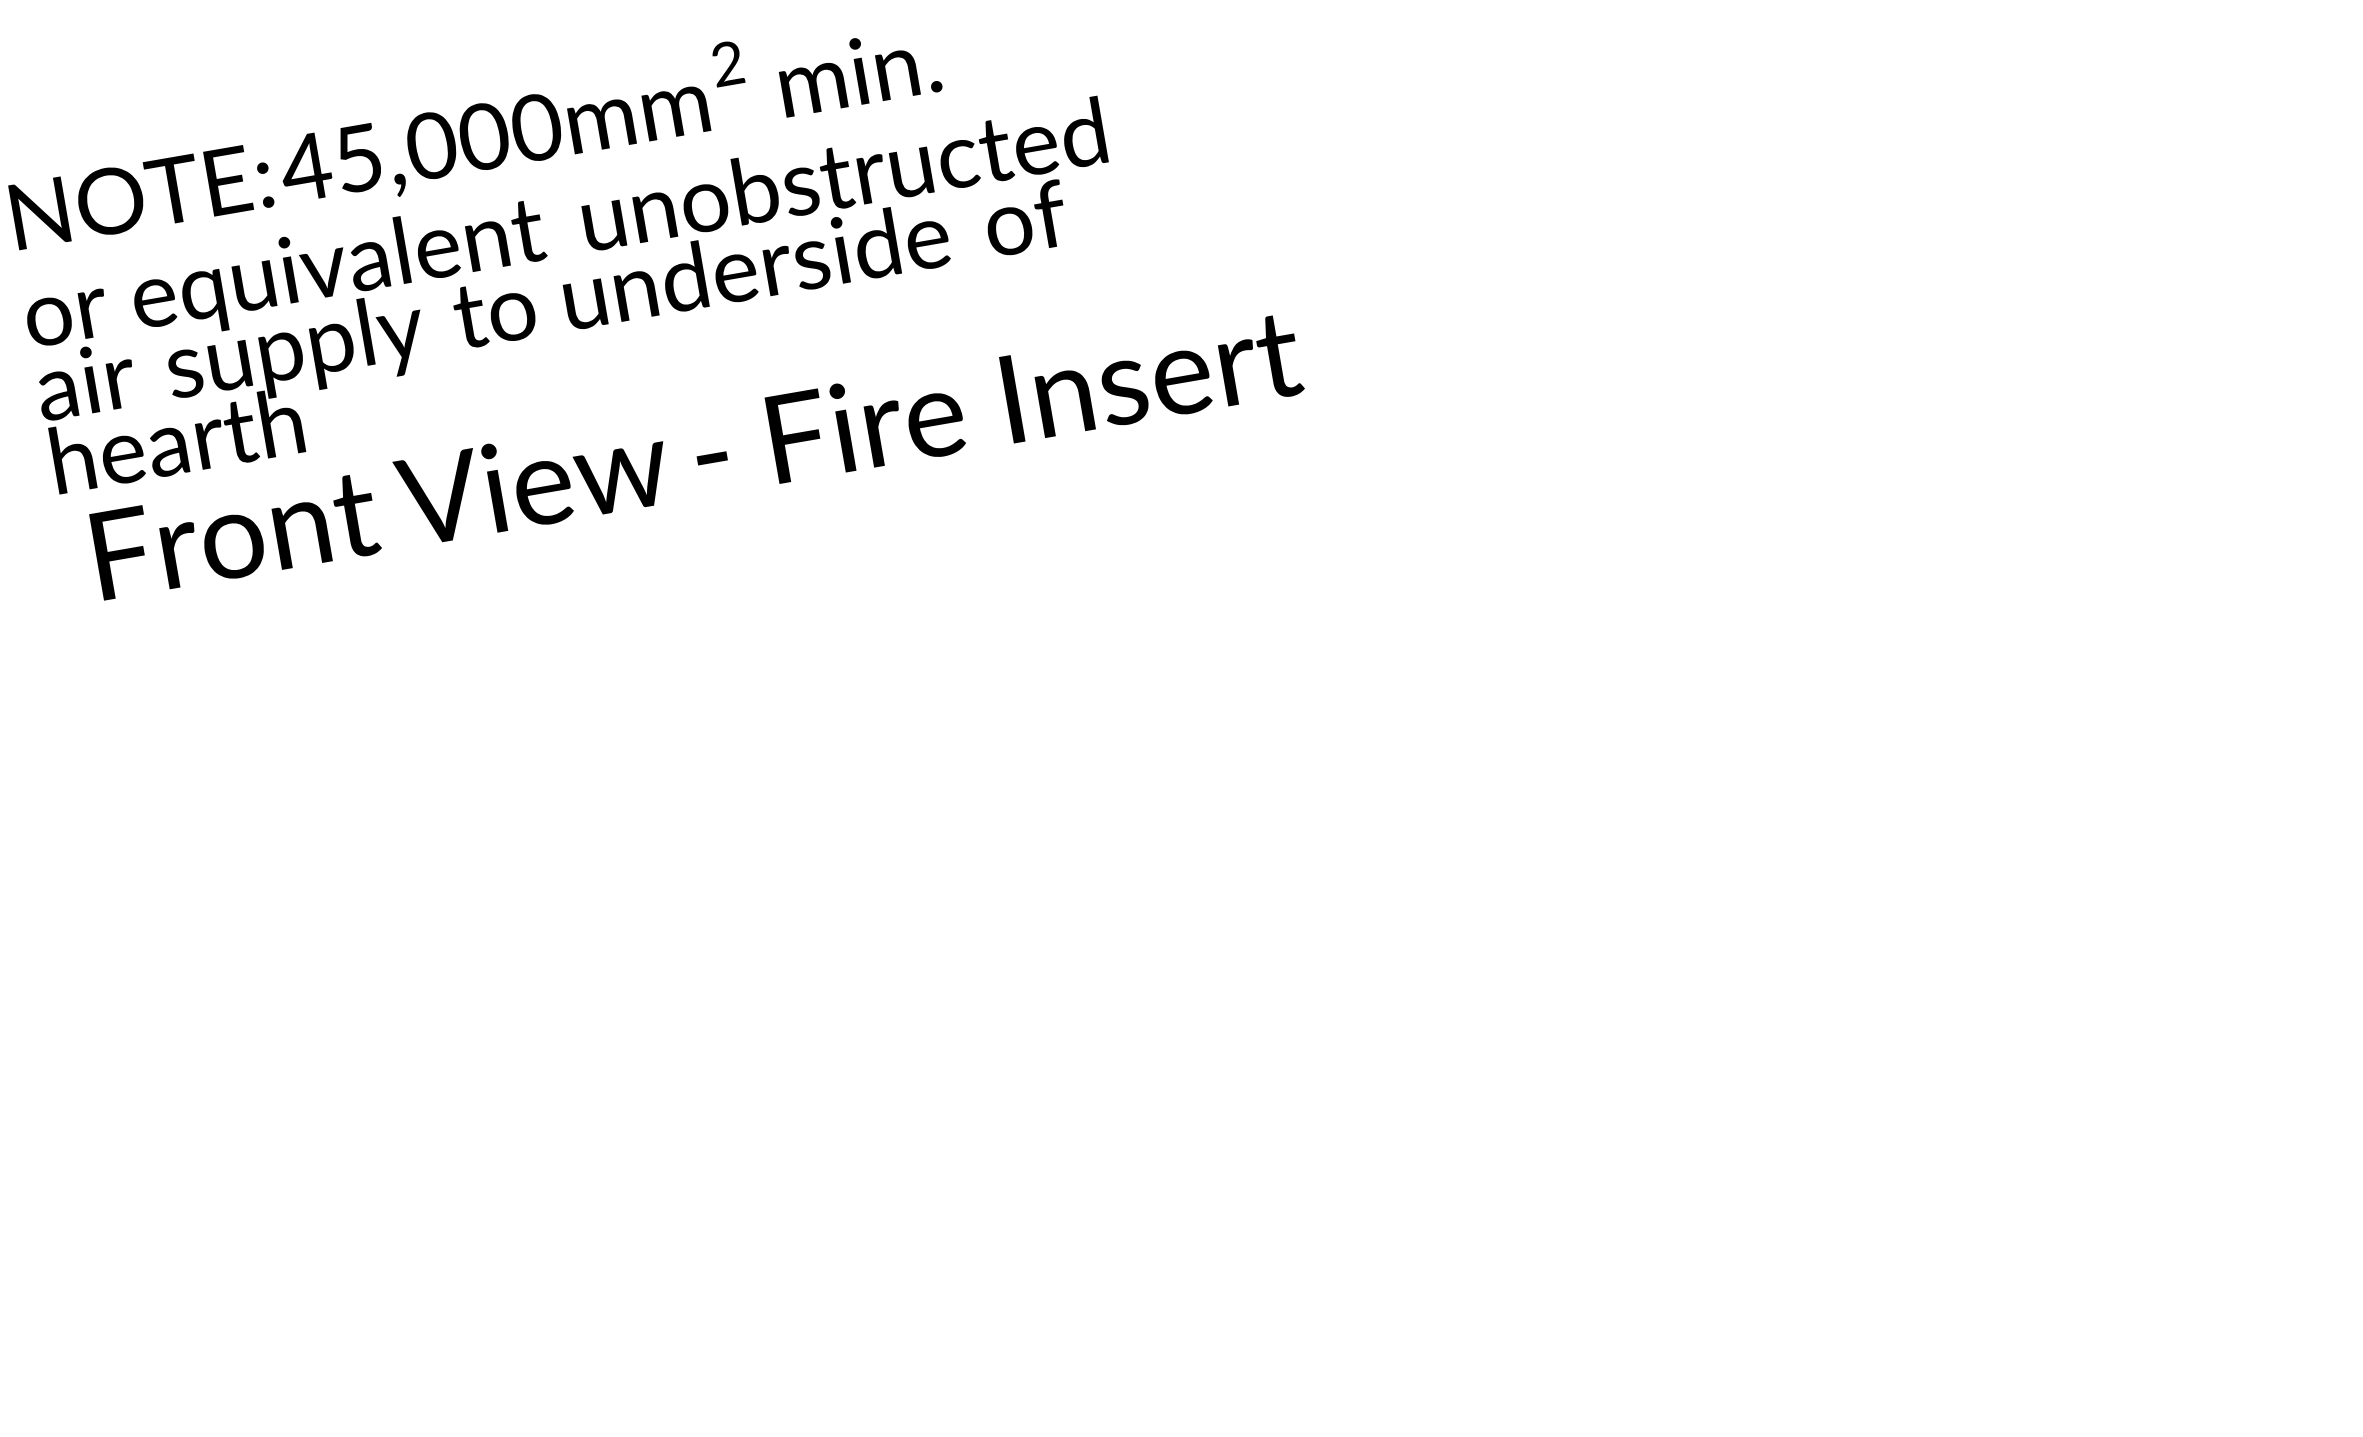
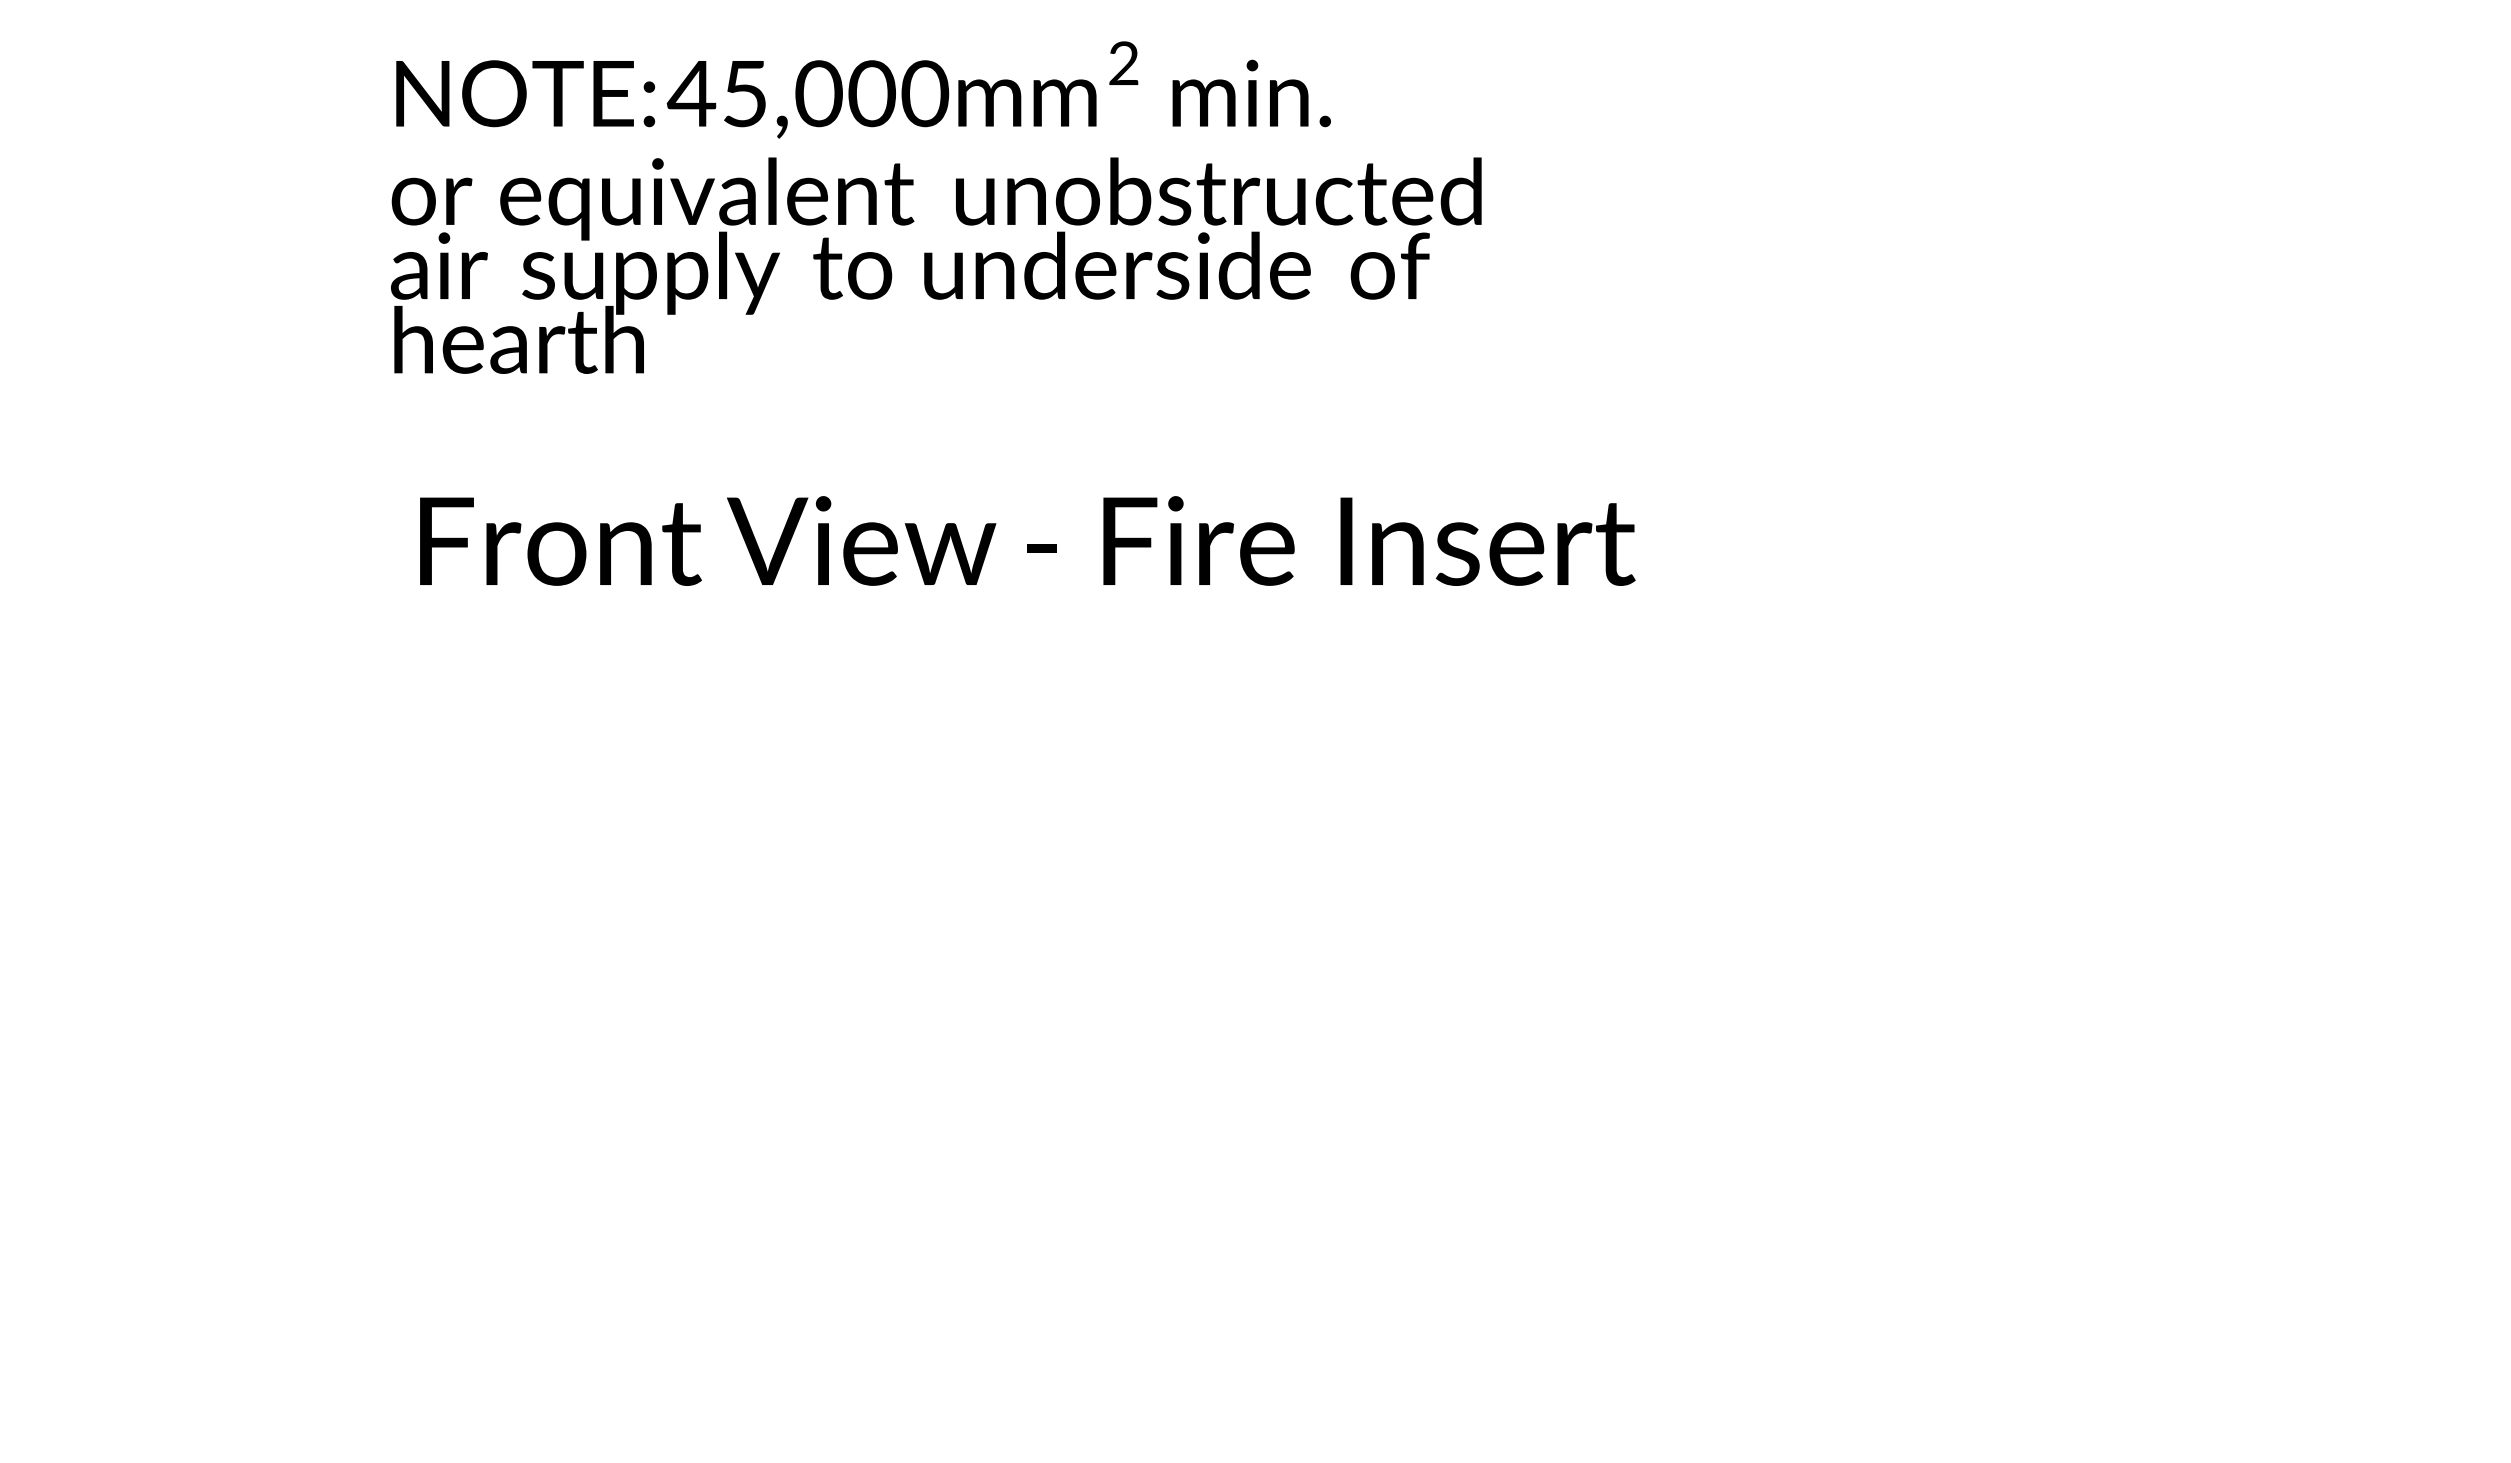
text: (696, 452) -> (1027, 540), moved

